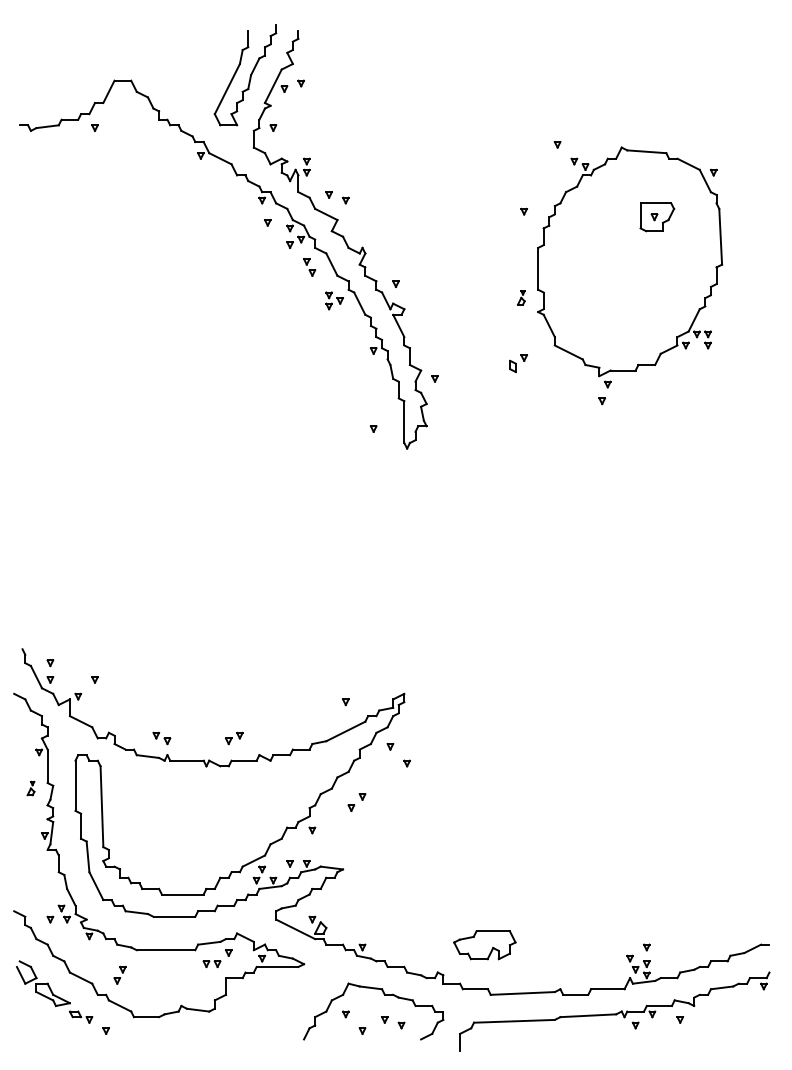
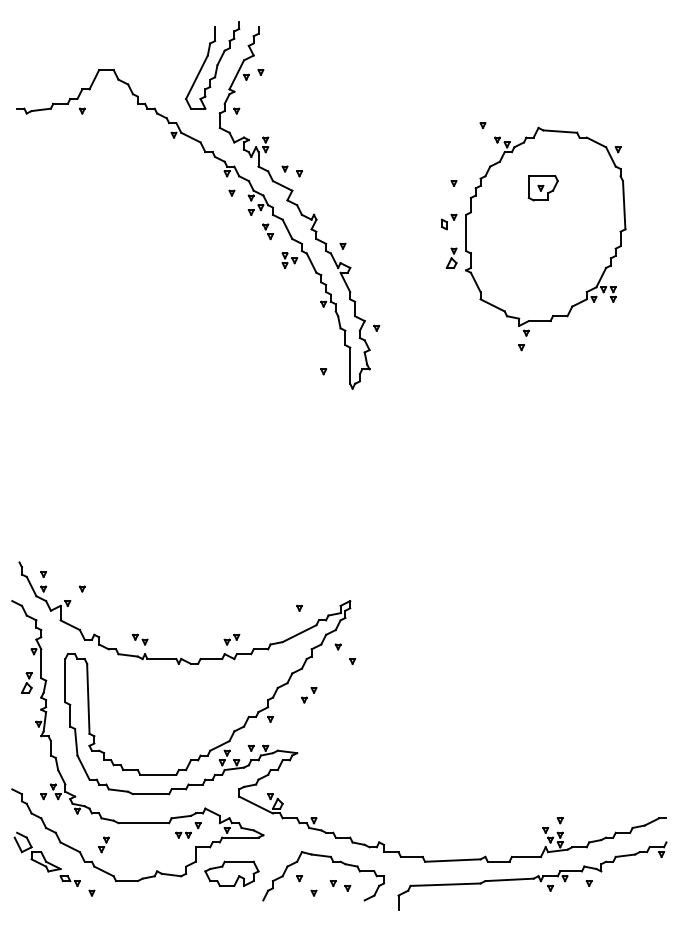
part: (656, 217) -> (542, 188), moved
part: (521, 297) -> (451, 257), size x1.67
part: (518, 362) -> (449, 221), moved
part: (233, 738) -> (231, 639), moved
part: (30, 787) -> (26, 682), size x1.67
part: (484, 944) -> (231, 873), moved

